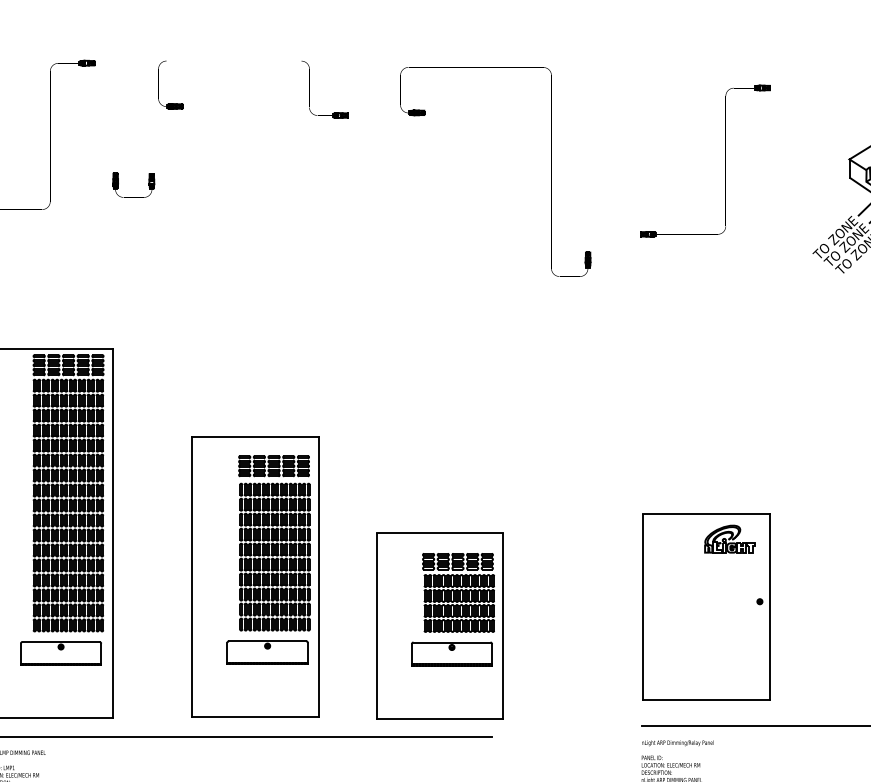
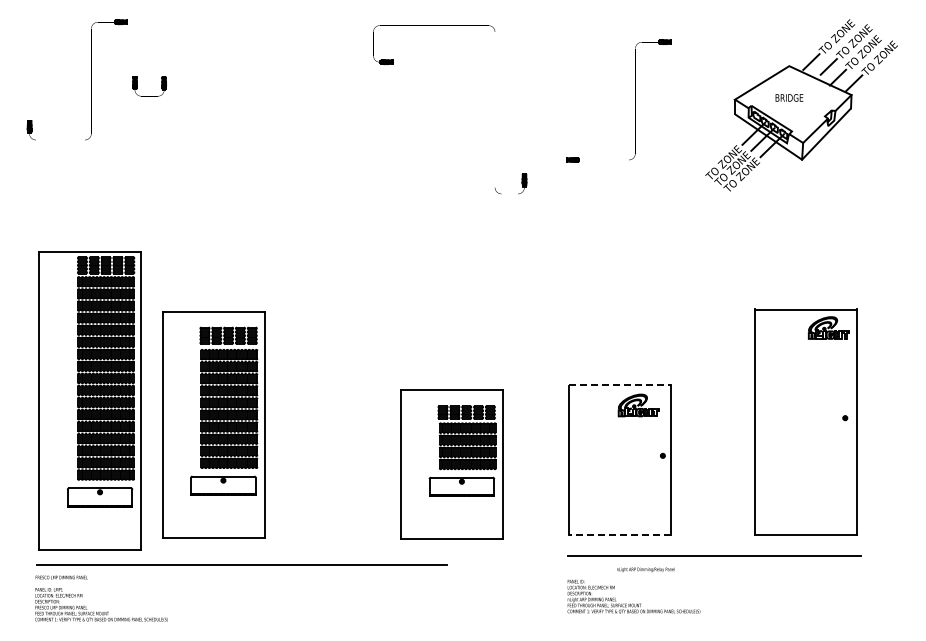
part: (254, 61) -> (255, 20), removed
part: (133, 197) -> (149, 96), moved
line: (707, 514) -> (620, 385), solid -> dashed
part: (255, 576) -> (213, 424), moved
part: (439, 626) -> (451, 464), moved
line: (706, 699) -> (619, 534), solid -> dashed
text: (677, 742) -> (645, 569), moved

